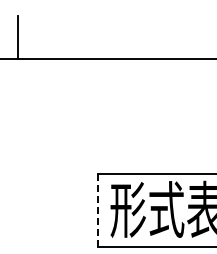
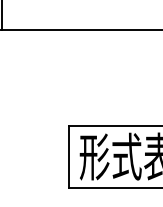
line: (97, 210) -> (68, 157), dashed -> solid

